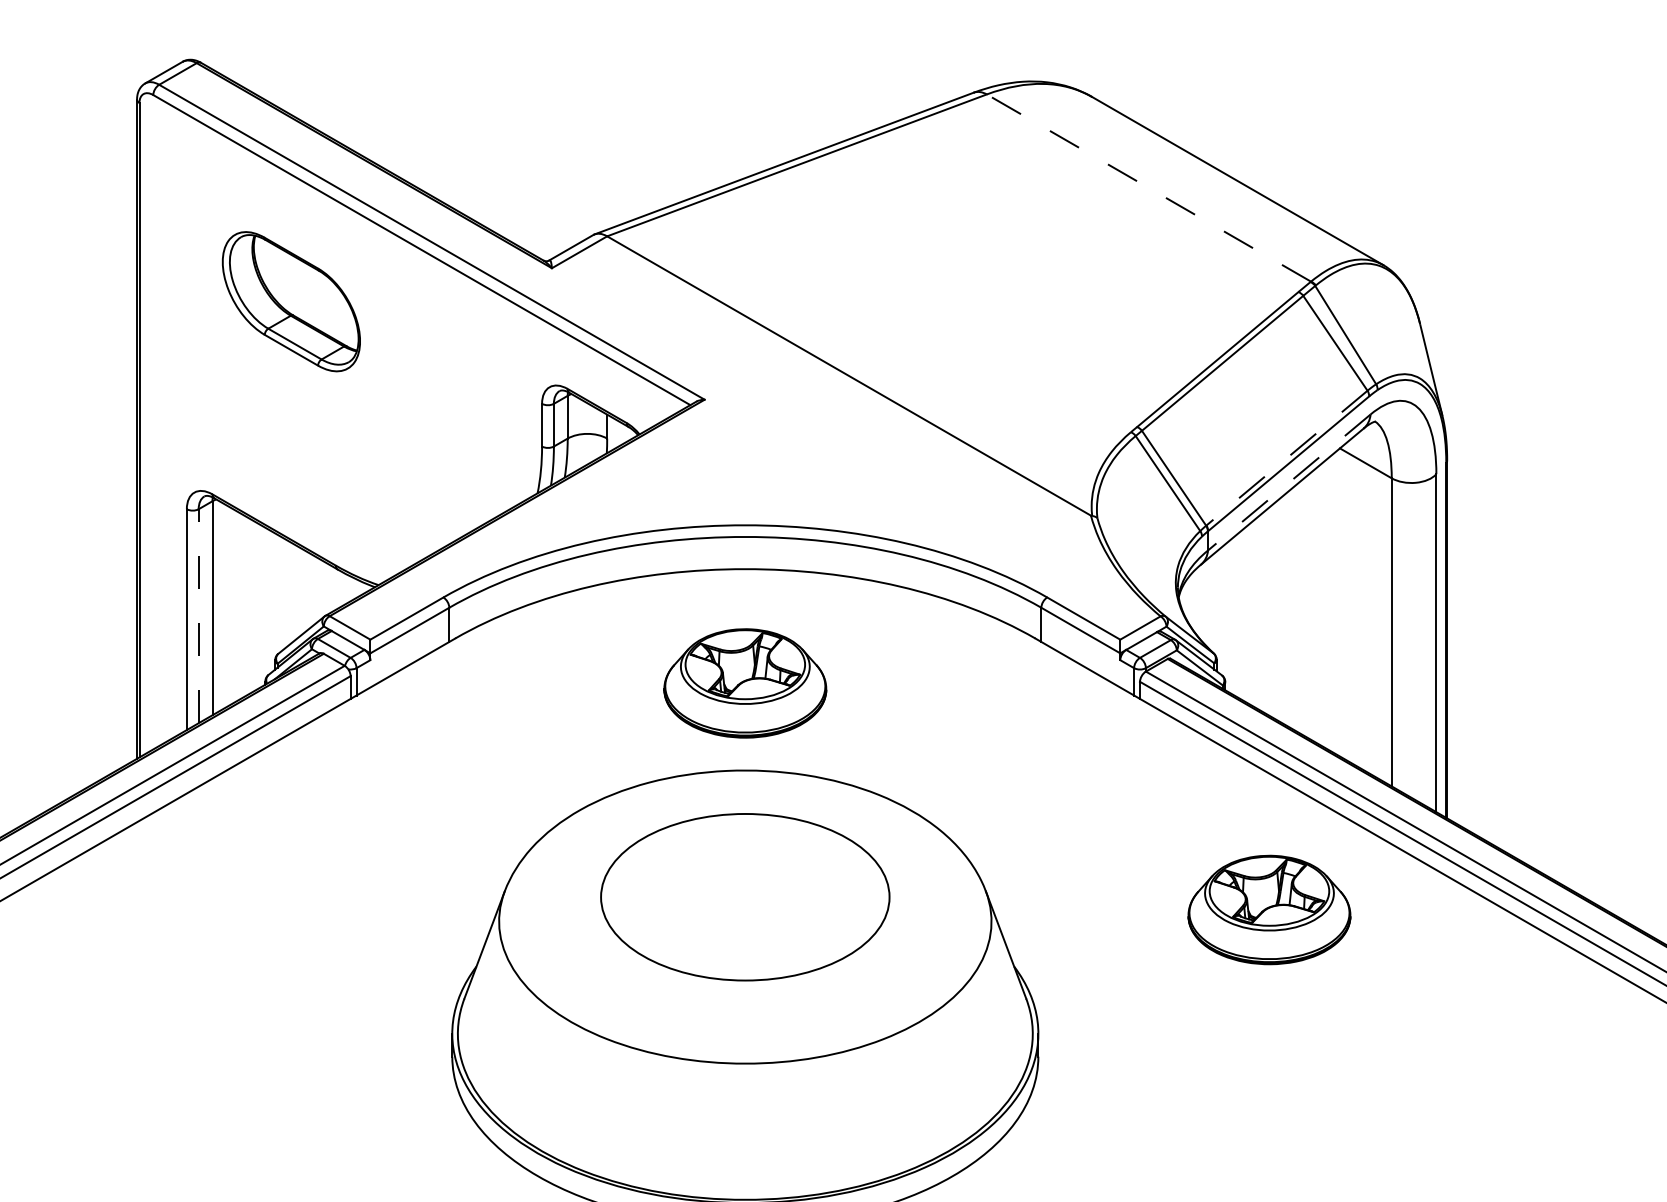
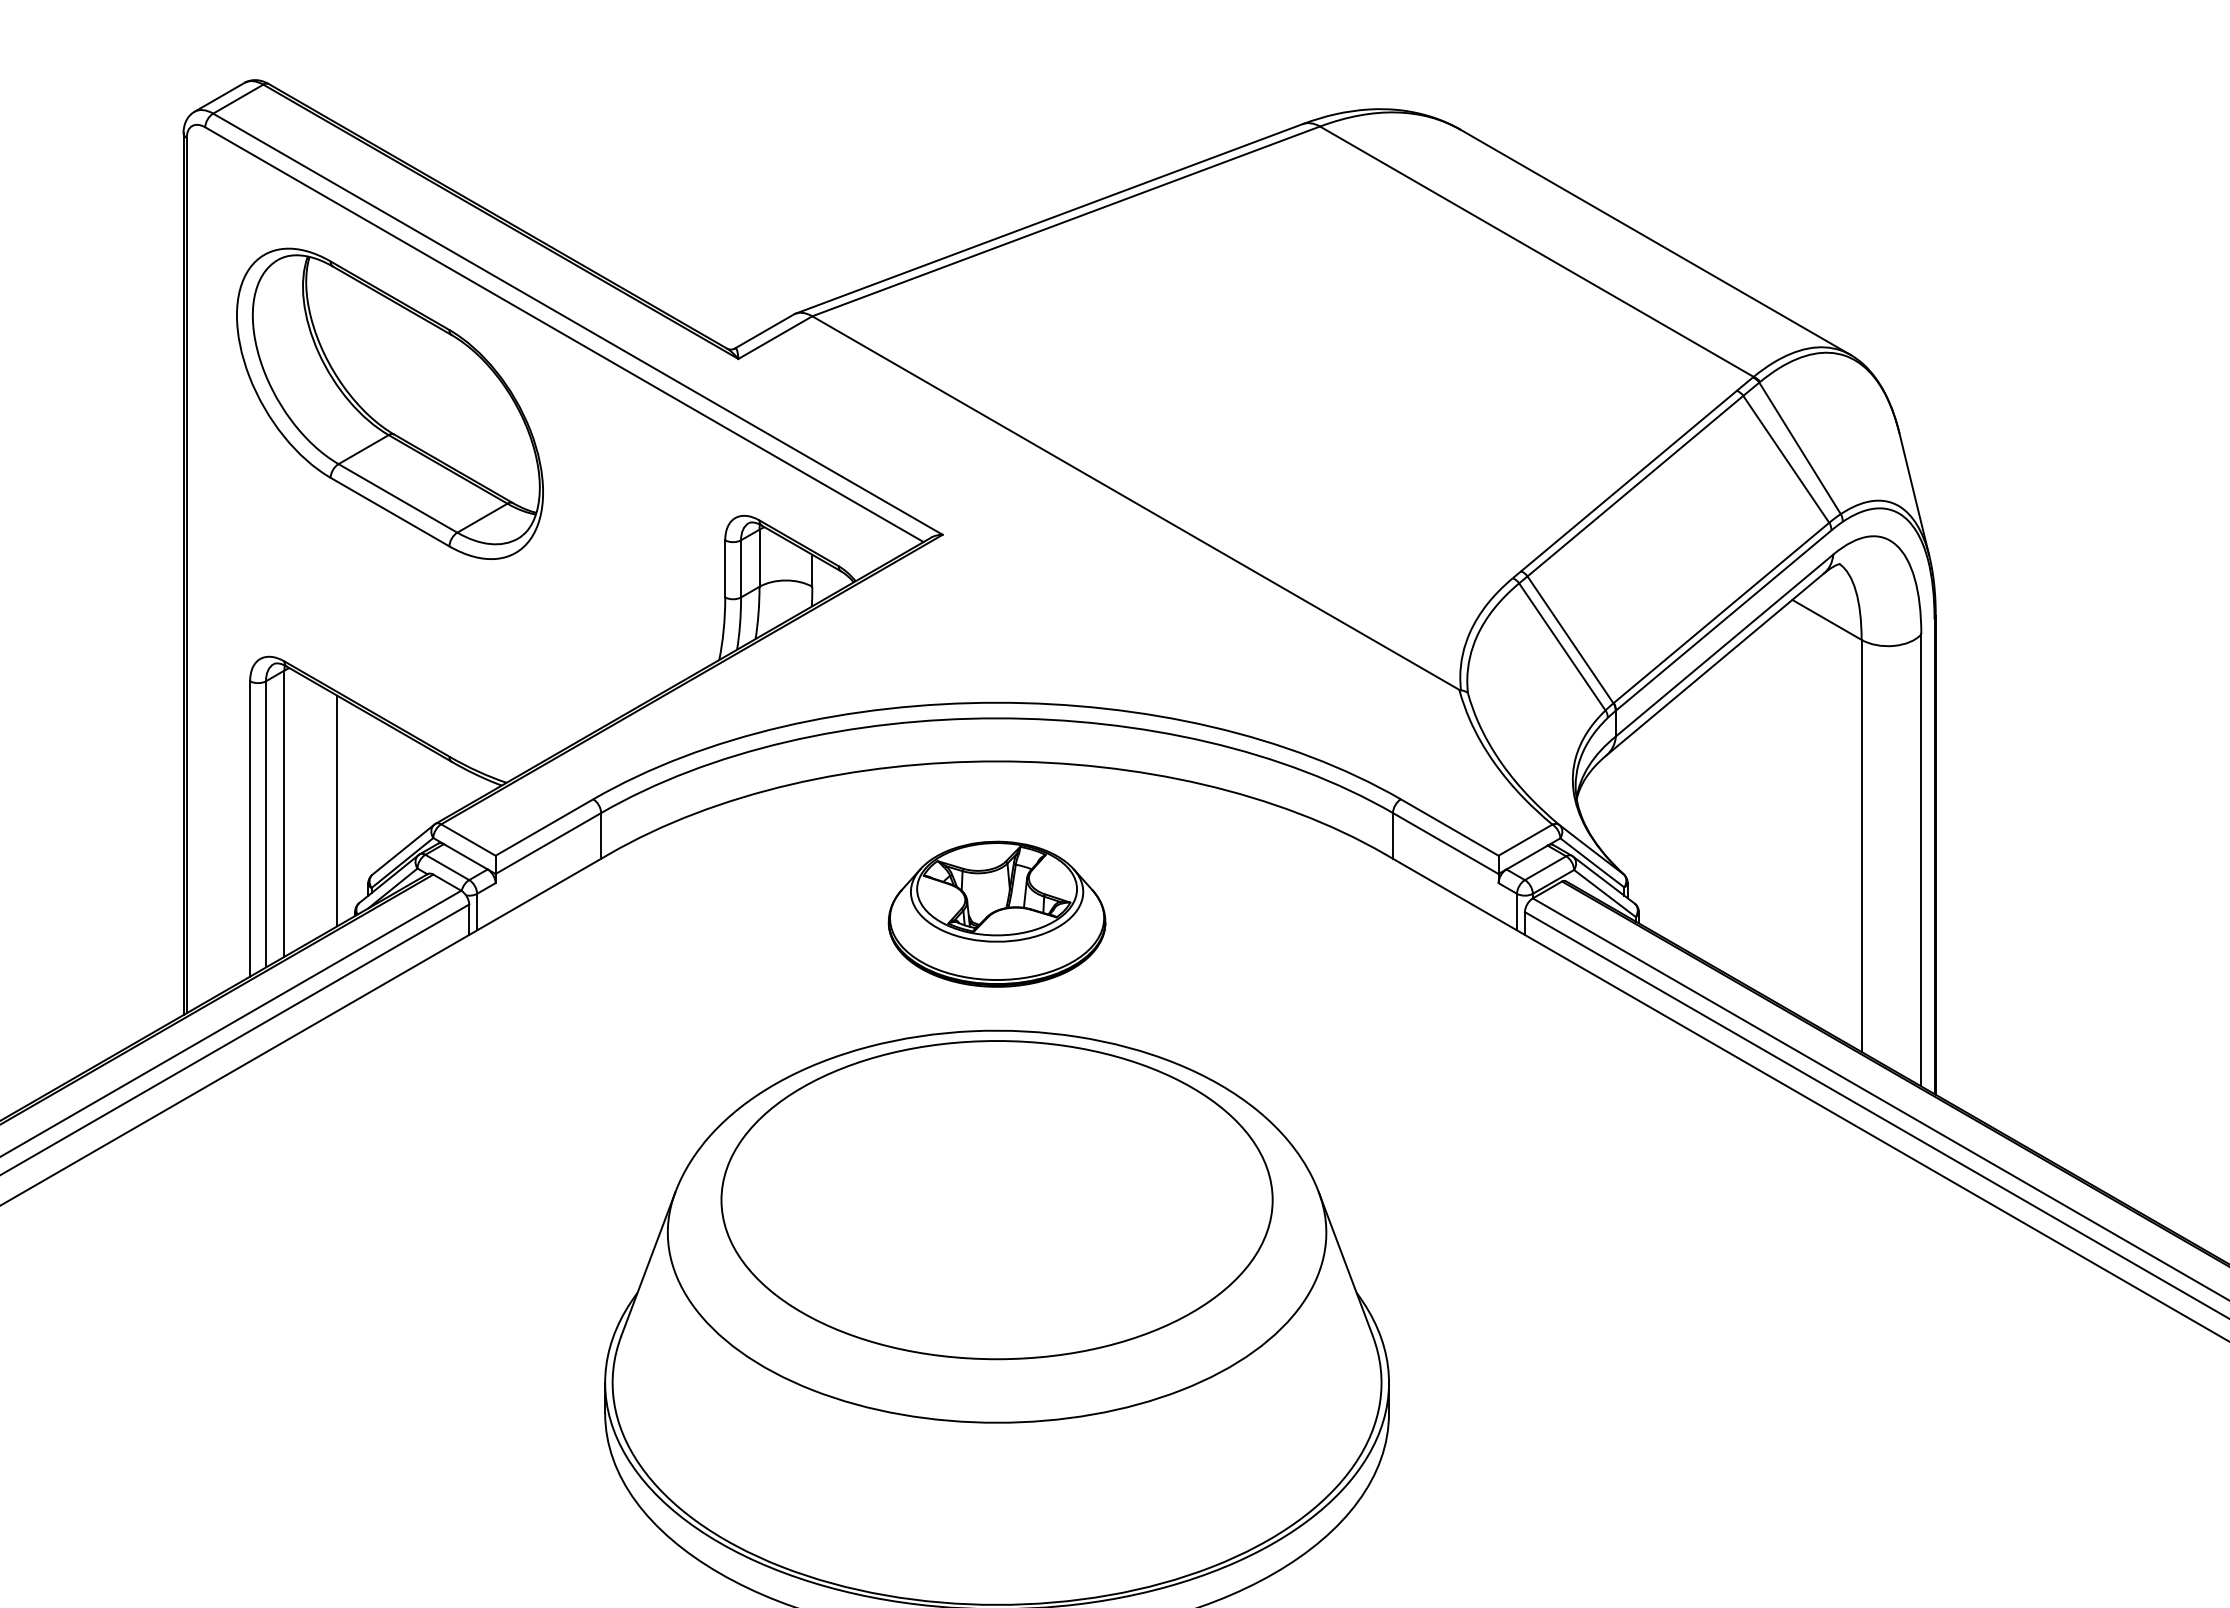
line: (1148, 187) -> (1536, 251), dashed -> solid
part: (291, 301) -> (389, 403), size x1.67
line: (1286, 458) -> (1721, 613), dashed -> solid
line: (1289, 482) -> (1724, 645), dashed -> solid
line: (252, 605) -> (337, 810), added
line: (199, 615) -> (266, 823), dashed -> solid
part: (744, 897) -> (996, 1200), size x1.43
part: (1269, 909) -> (1697, 1216), removed

